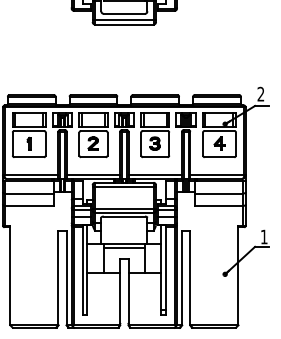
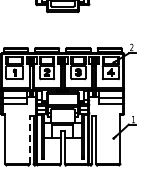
line: (58, 278) -> (29, 140), solid -> dashed

